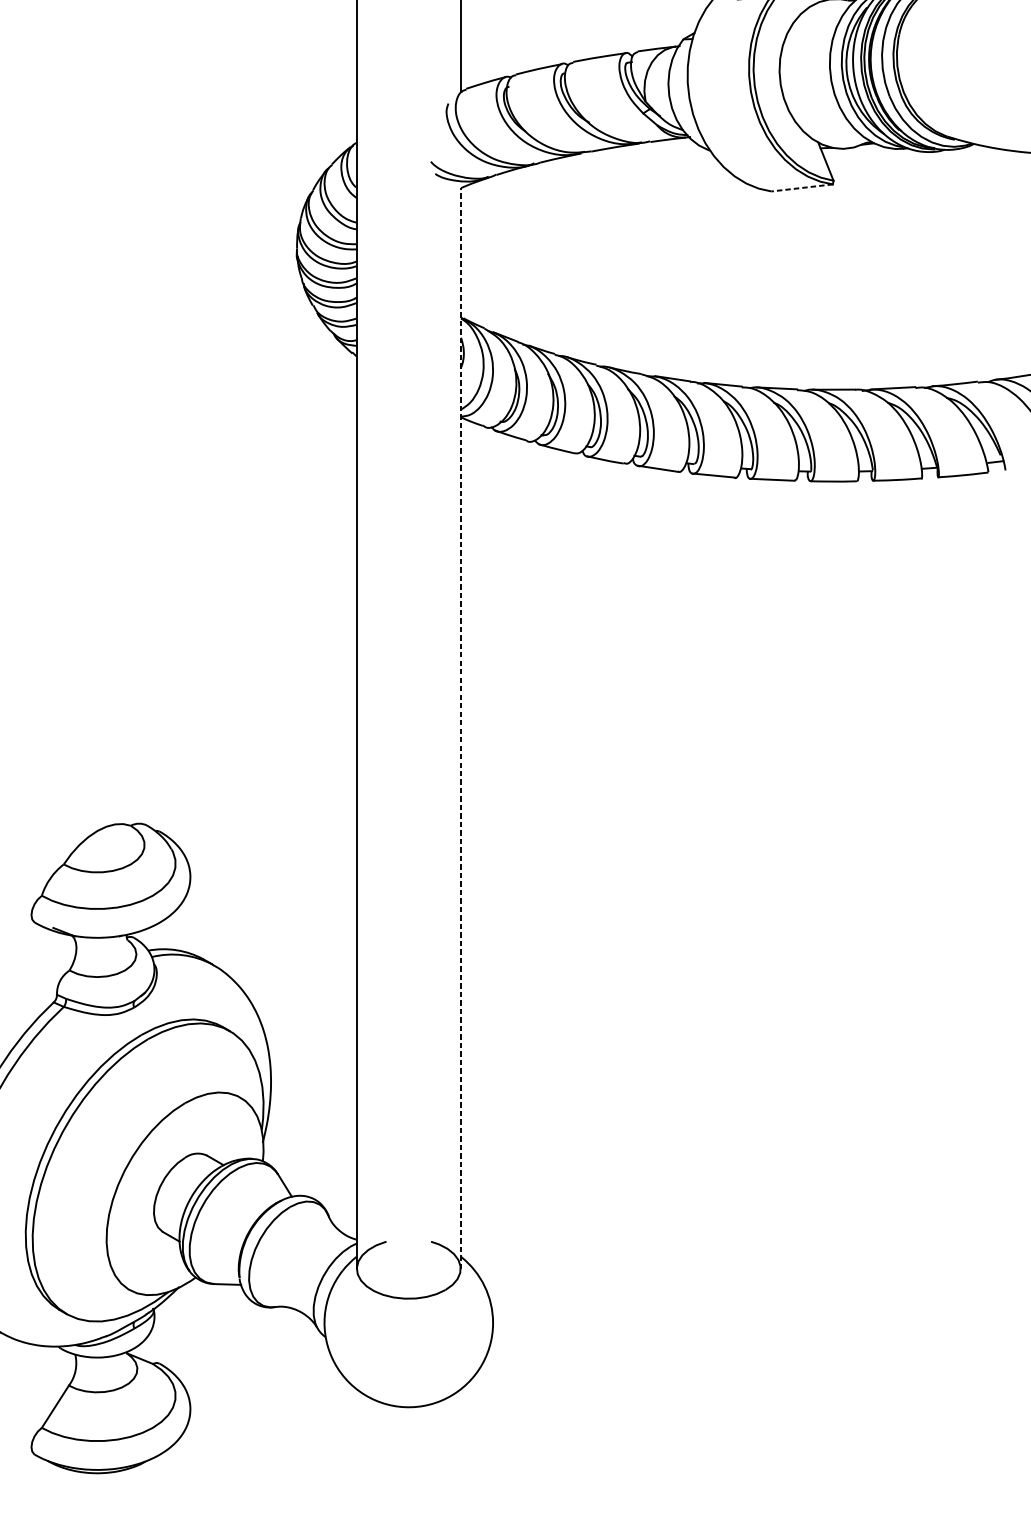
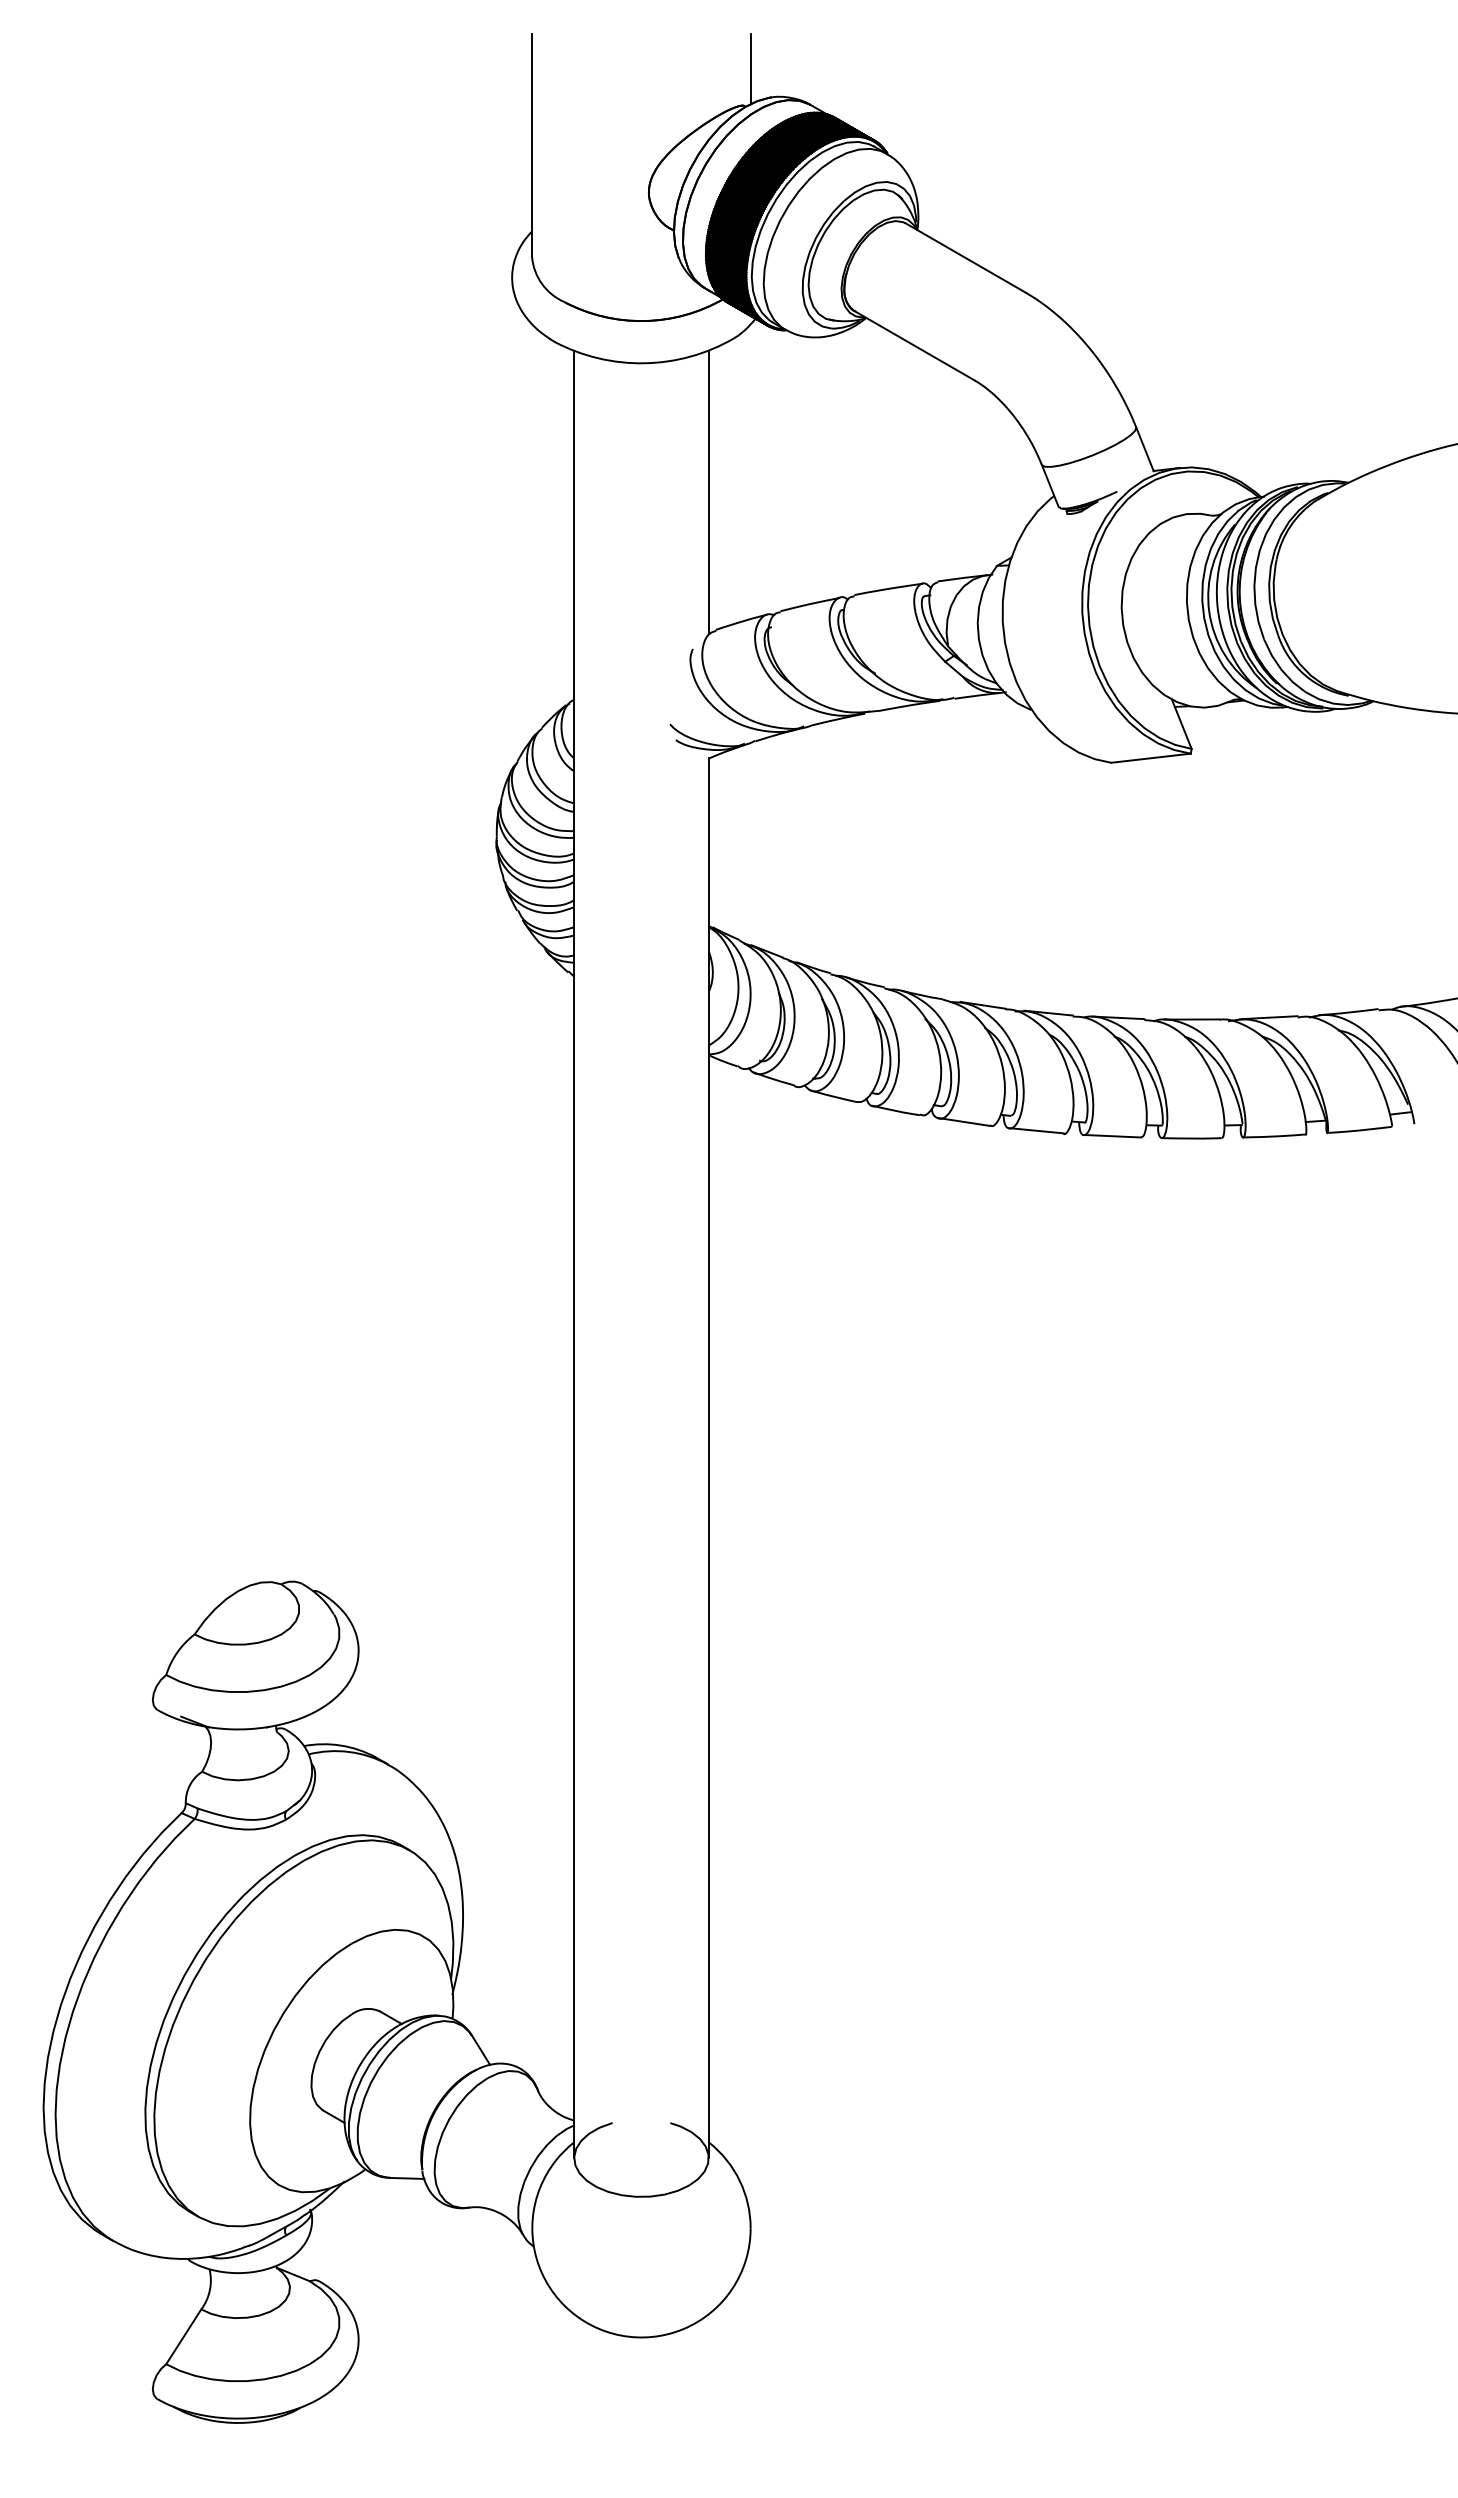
line: (801, 188) -> (1150, 758), dashed -> solid
line: (461, 727) -> (709, 1457), dashed -> solid

